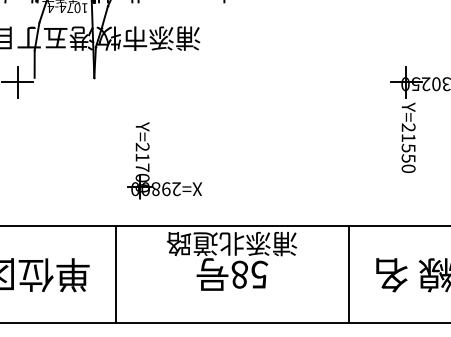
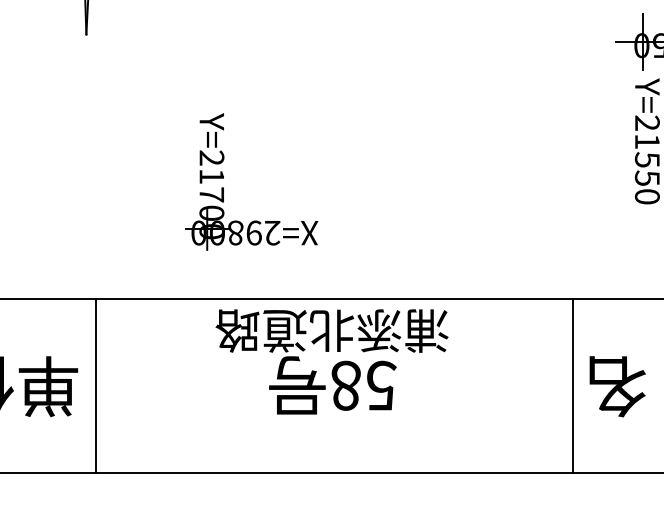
part: (149, 158) -> (224, 178), moved
line: (115, 274) -> (95, 385), moved
line: (348, 274) -> (572, 385), moved

